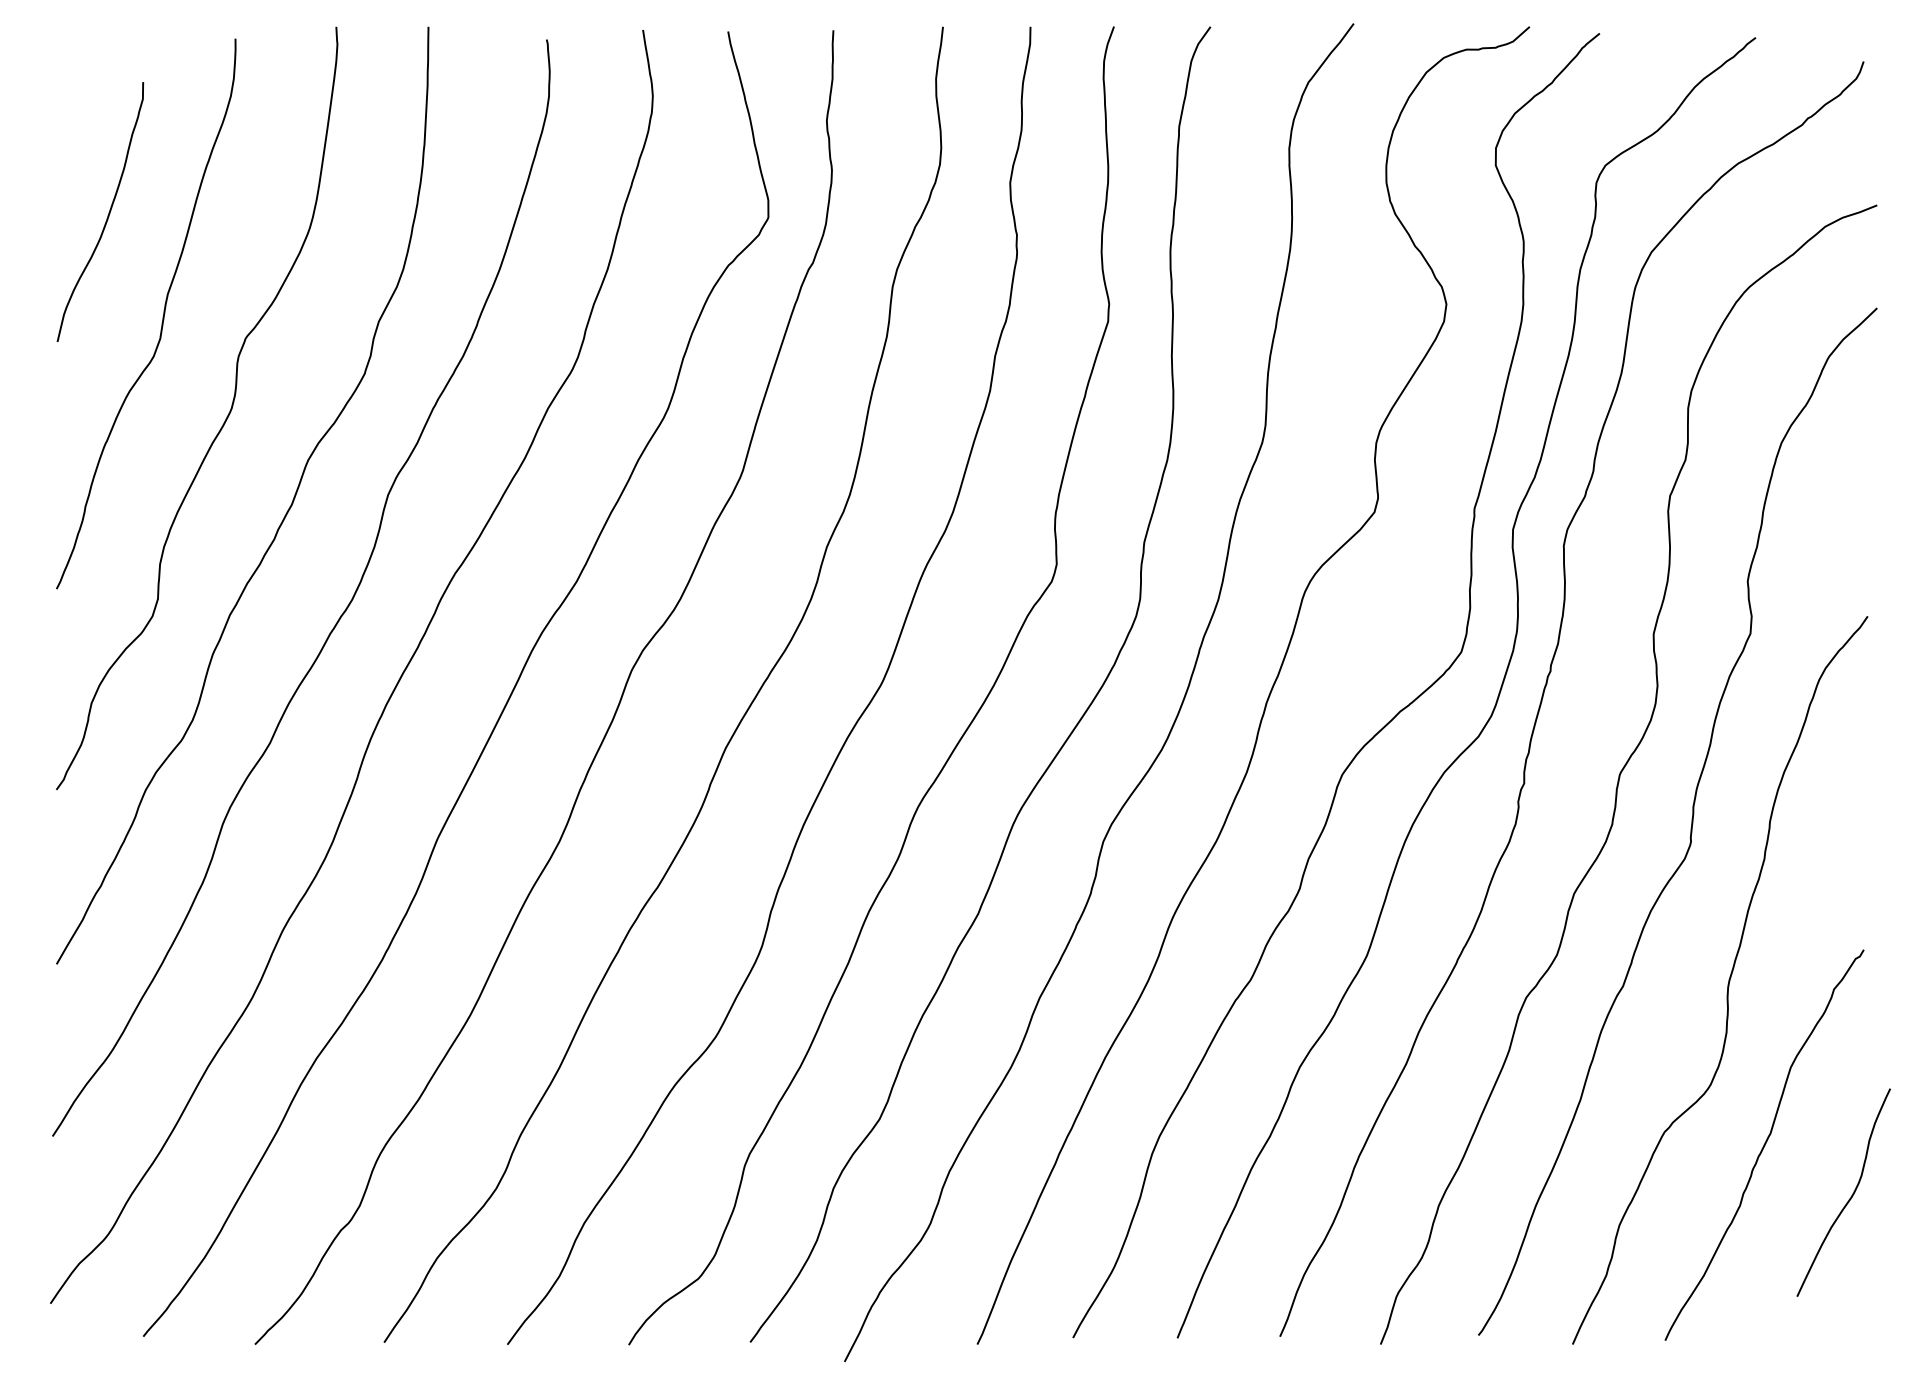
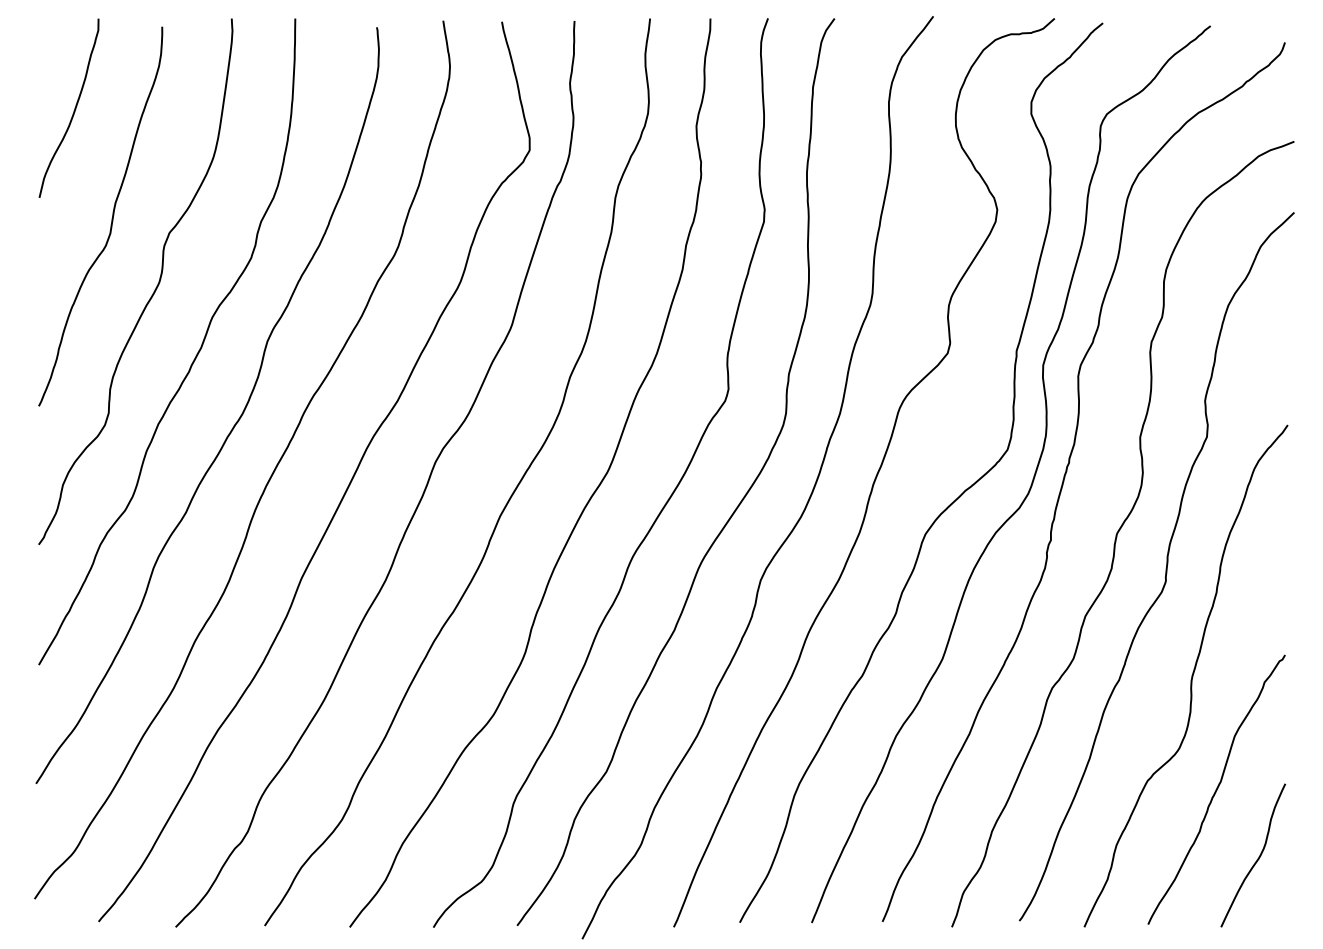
curve: (106, 215) -> (73, 110), moved
curve: (1849, 1196) -> (1257, 858), moved

